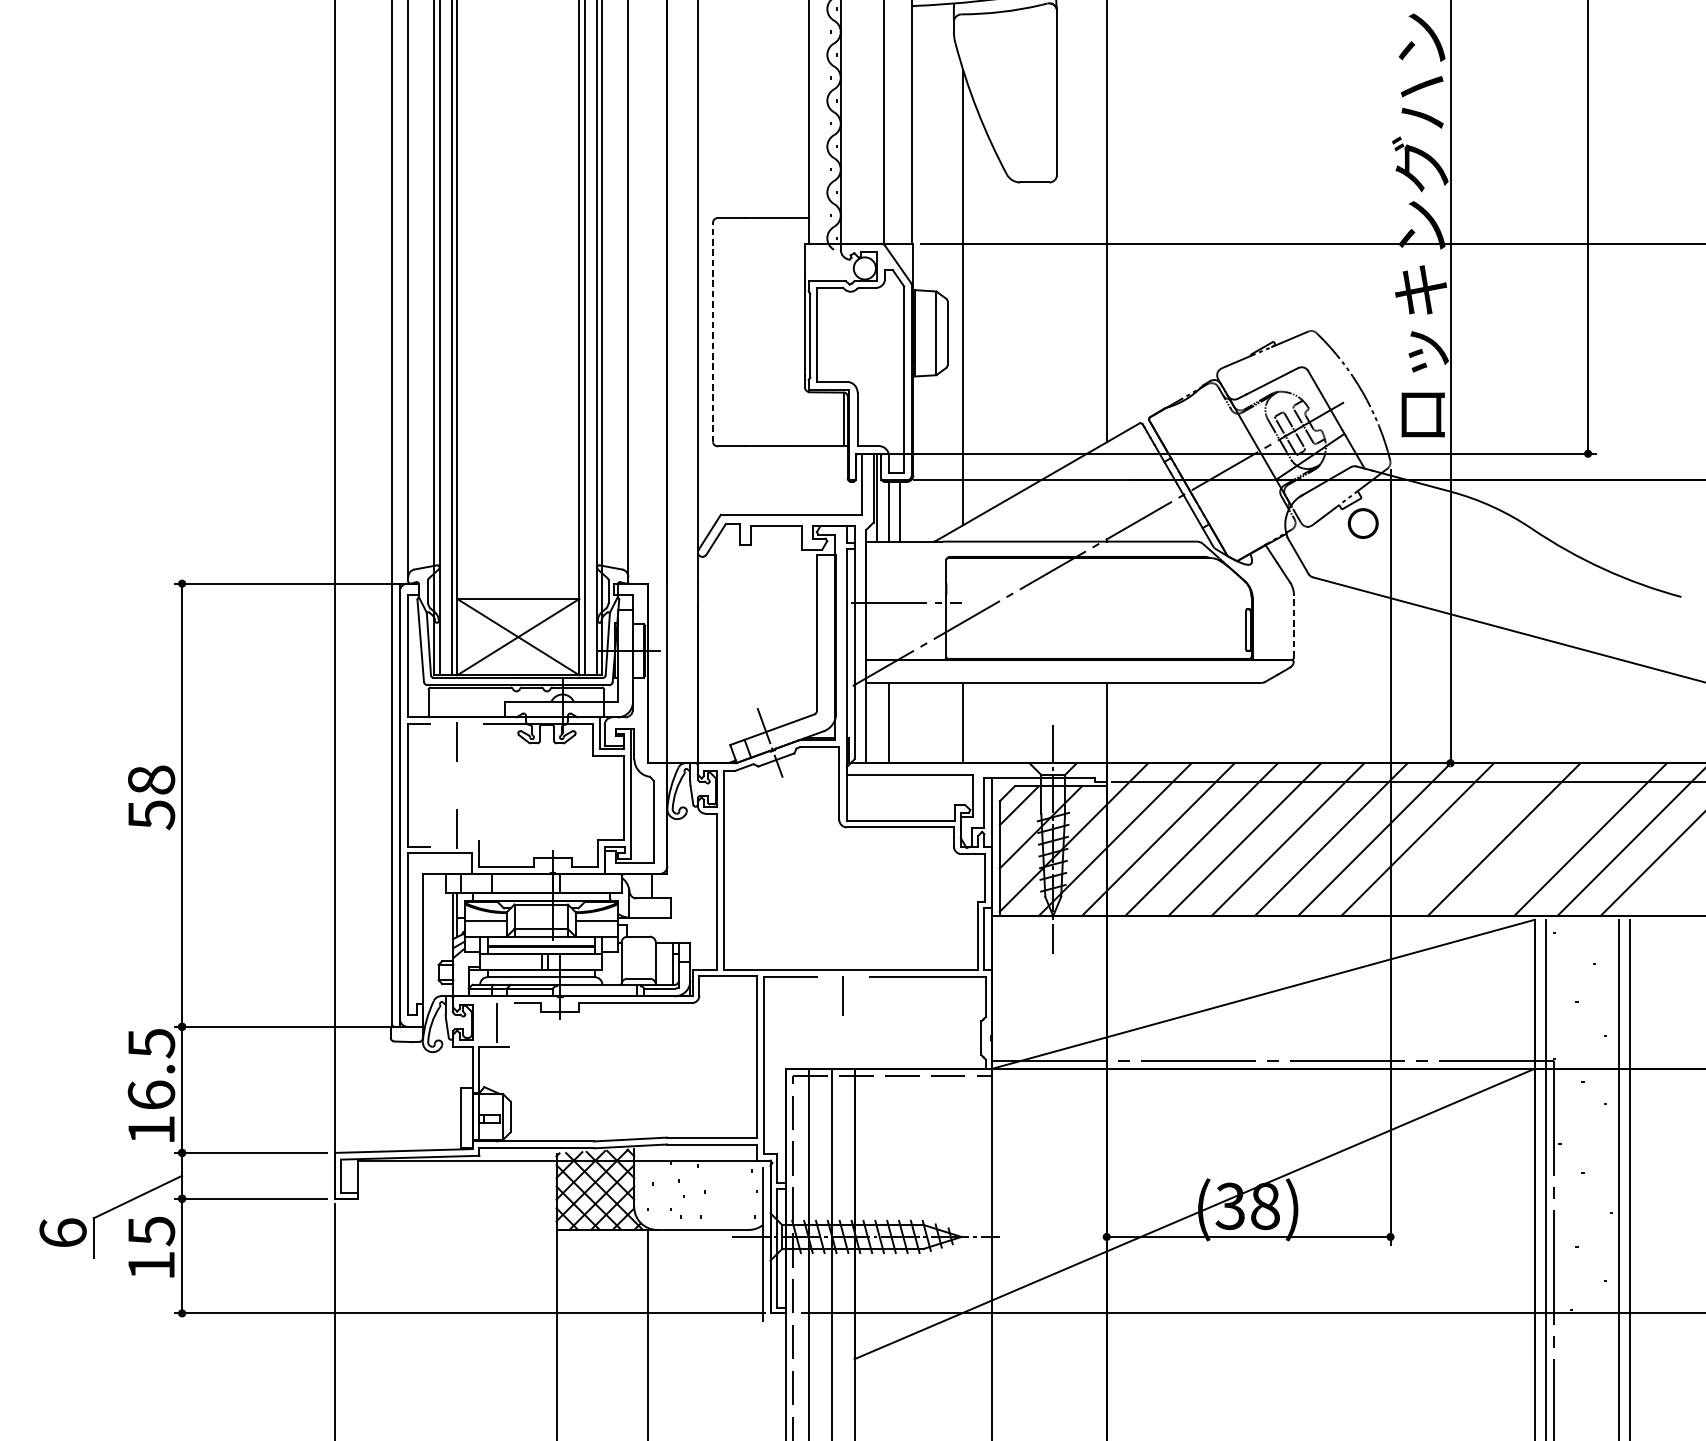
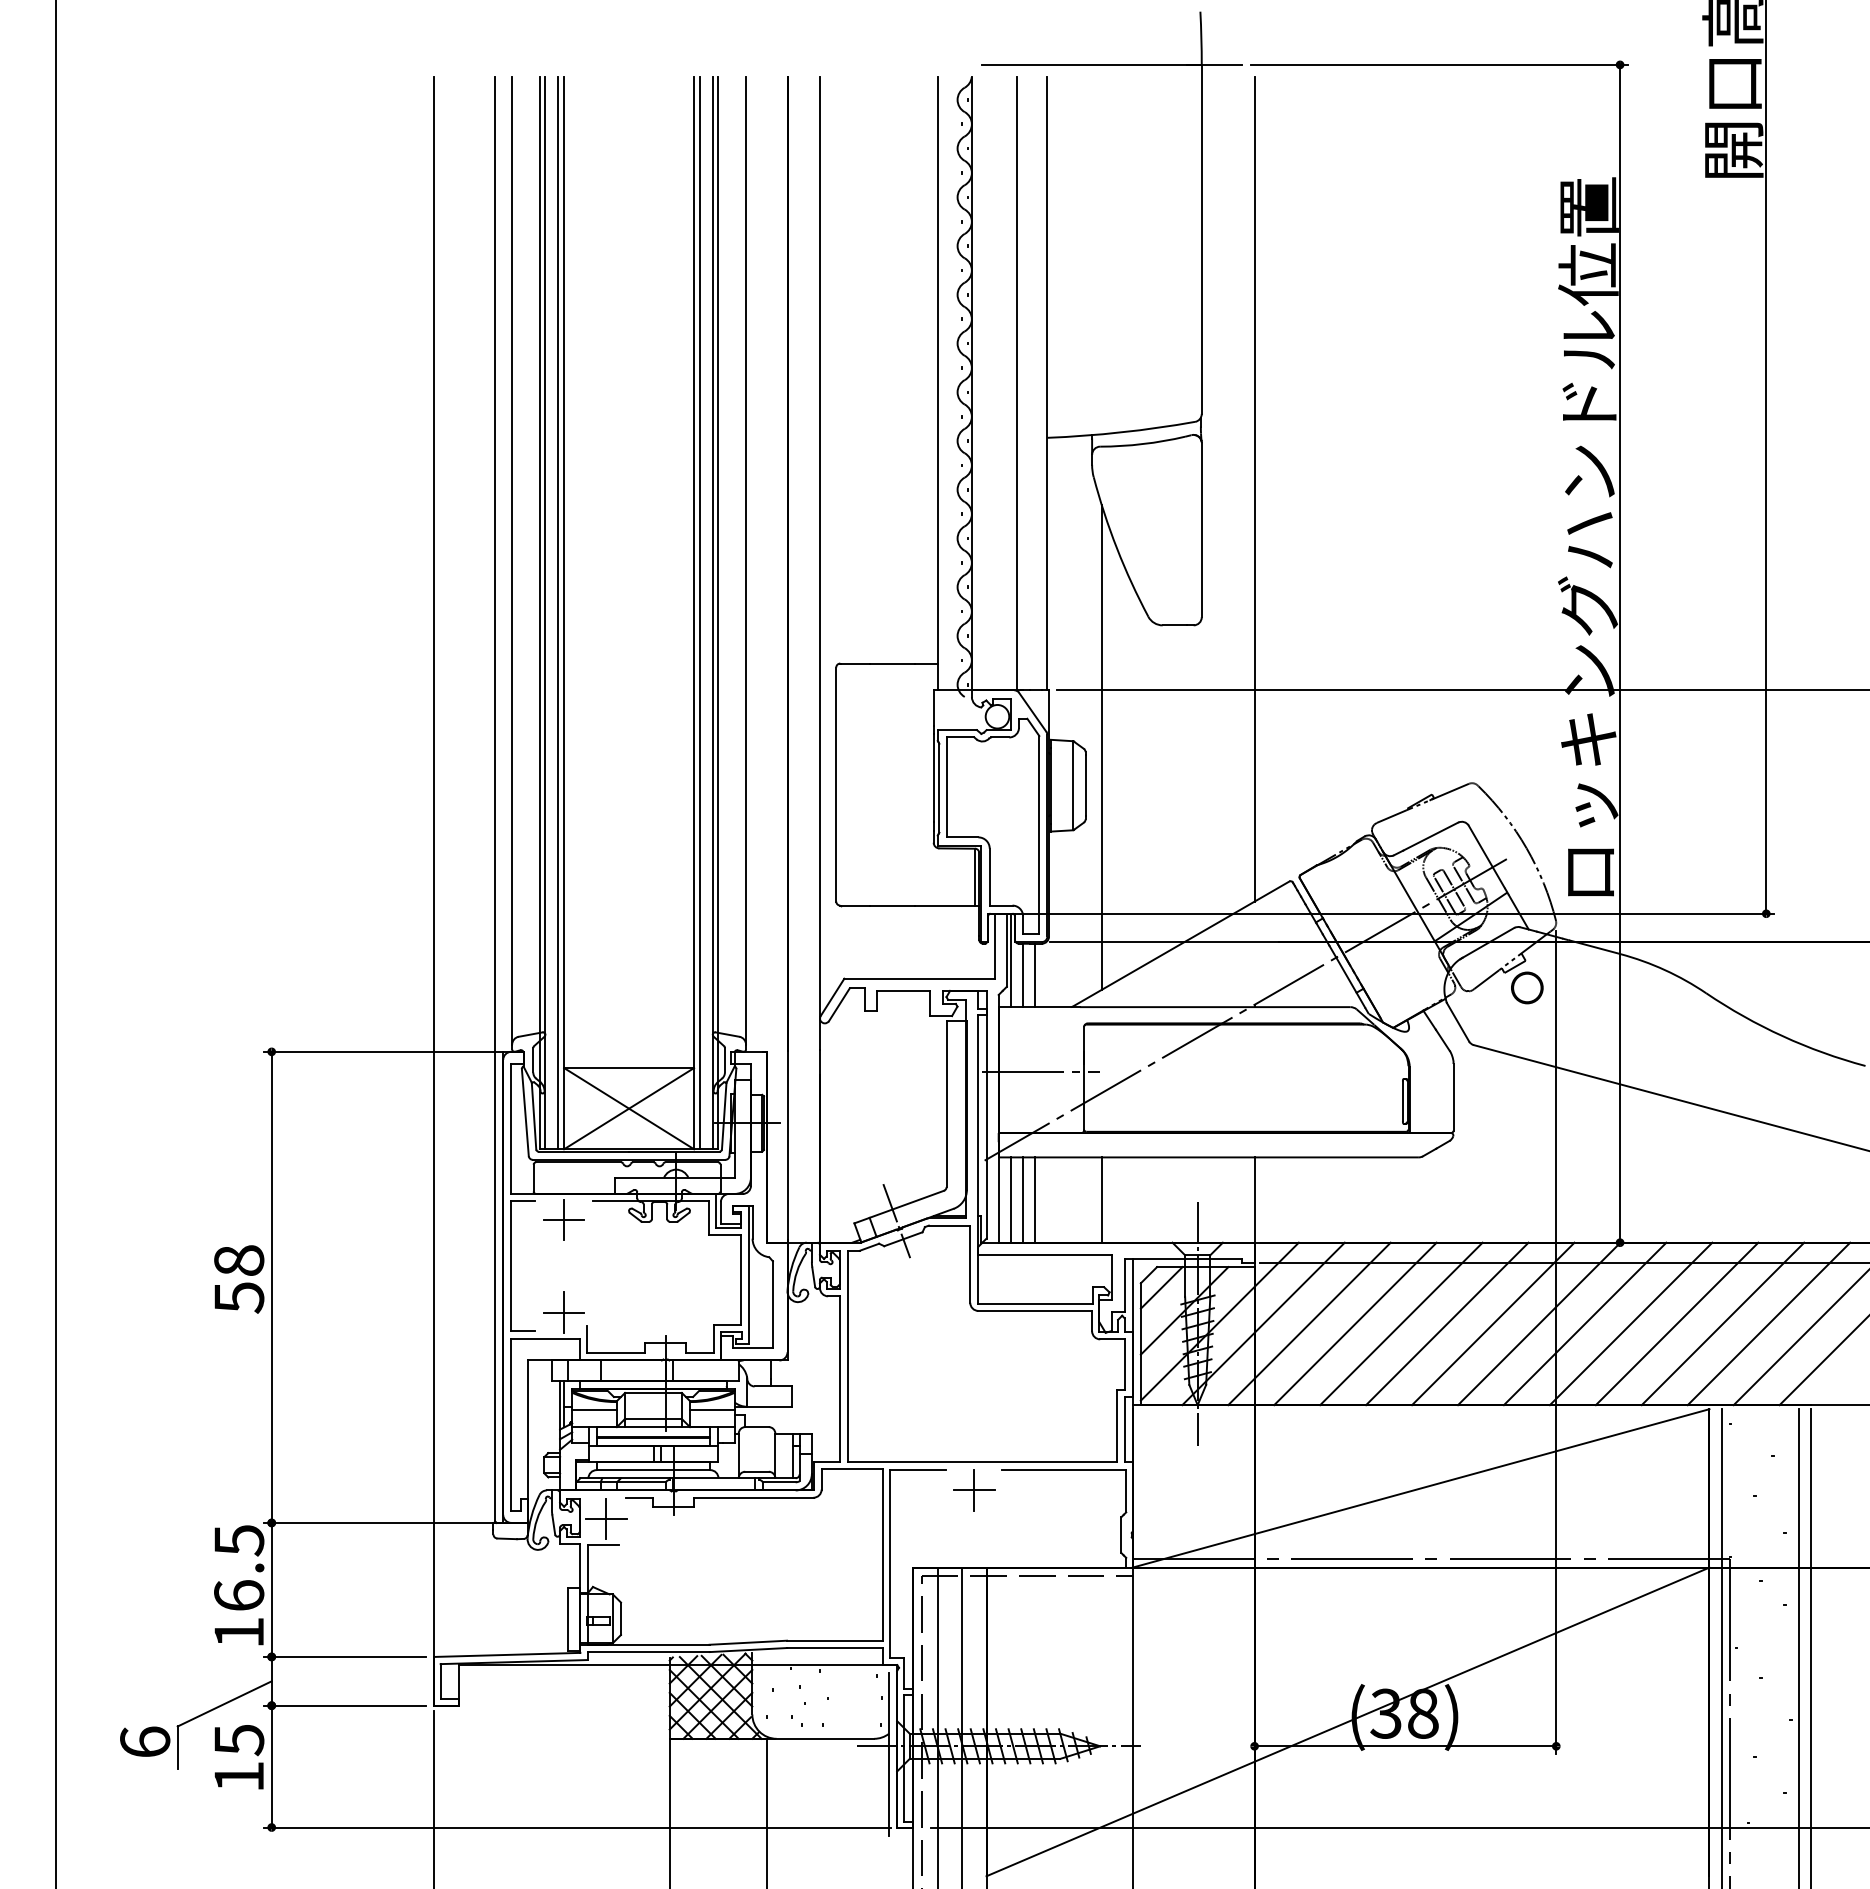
line: (713, 332) -> (836, 784), dashed -> solid
line: (1293, 625) -> (1453, 1096), dashed -> solid
line: (877, 722) -> (1010, 1199), added
line: (900, 722) -> (1035, 1199), added
line: (456, 741) -> (563, 1219), added
line: (456, 828) -> (563, 1312), added
line: (1460, 839) -> (1630, 1323), added
line: (1546, 839) -> (1722, 1323), added
line: (843, 996) -> (974, 1490), added
line: (497, 1022) -> (606, 1518), added

